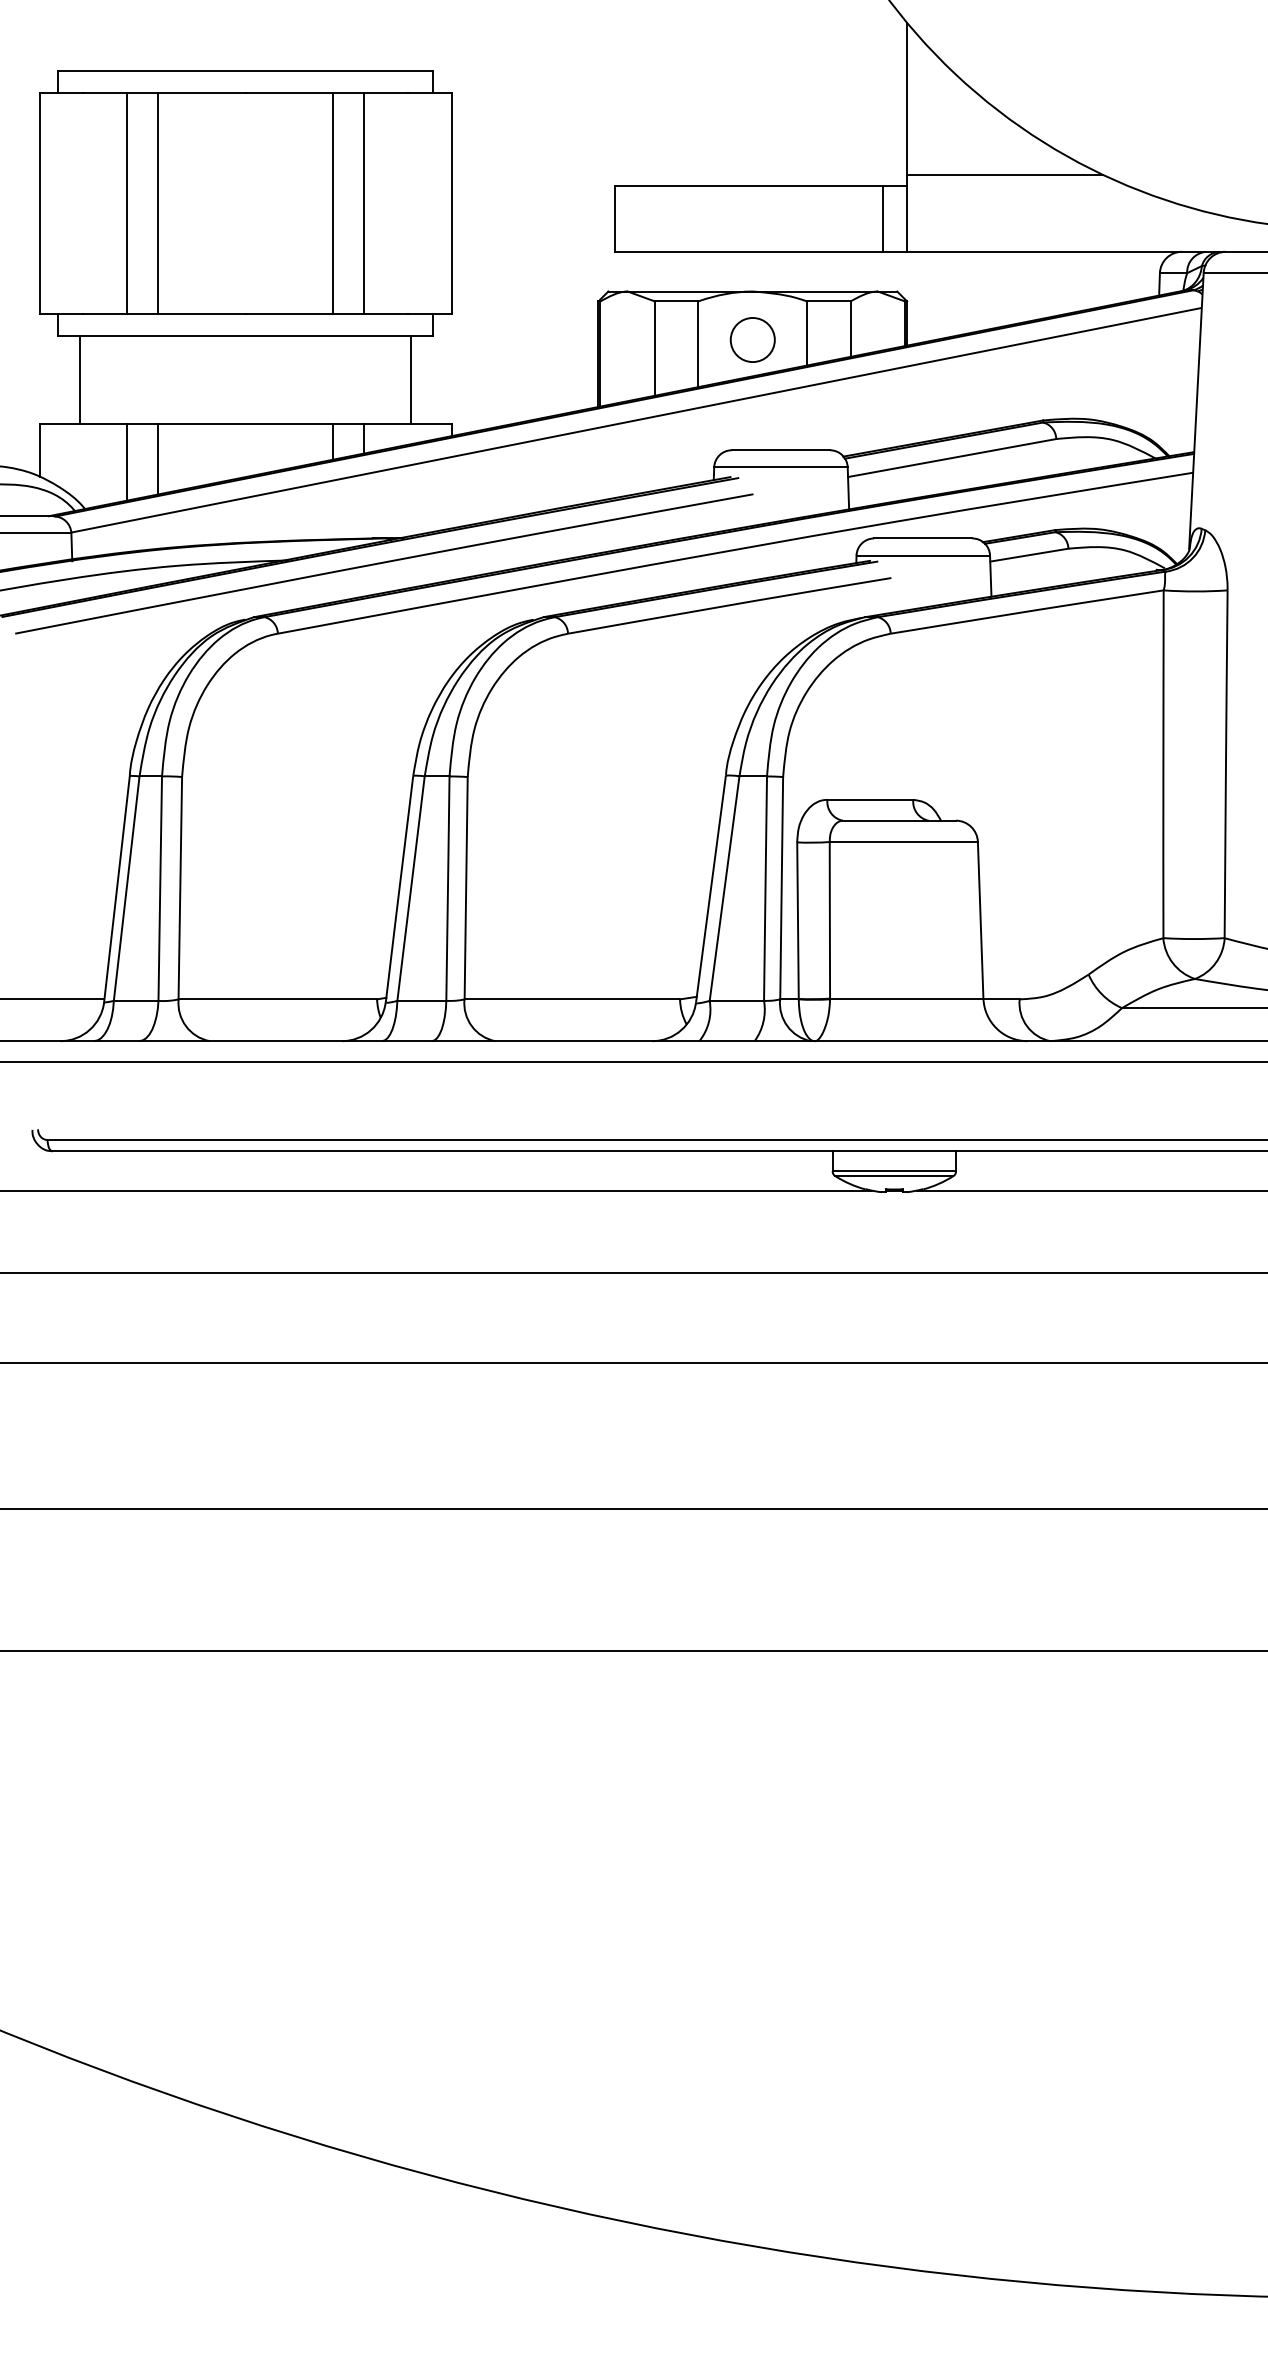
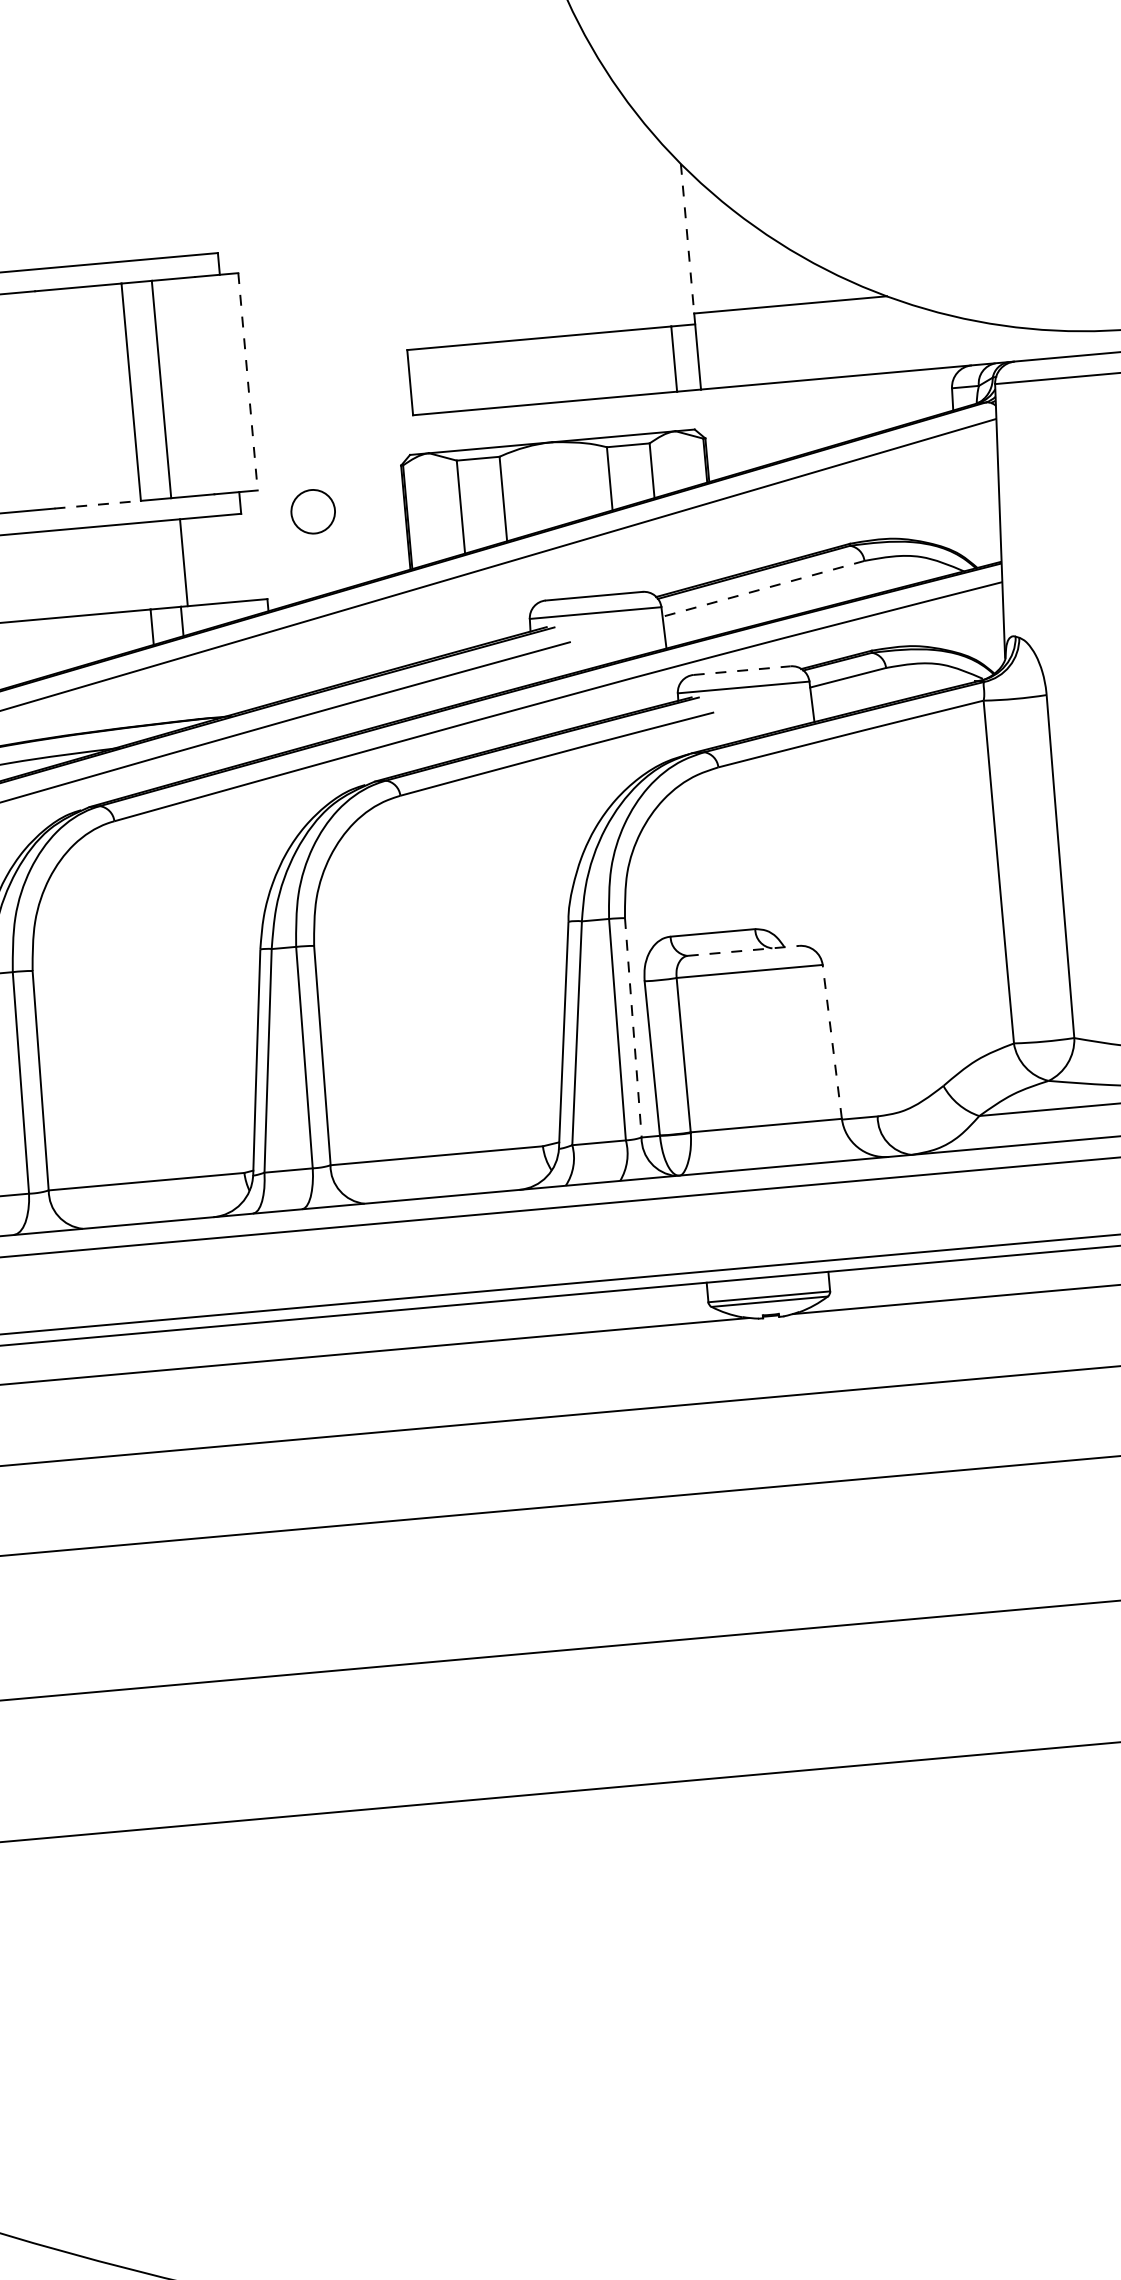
line: (907, 98) -> (687, 238), solid -> dashed
line: (451, 203) -> (247, 382), solid -> dashed
line: (289, 313) -> (97, 504), solid -> dashed
circle: (752, 339) -> (312, 511), moved
line: (411, 379) -> (184, 562), moved
line: (952, 458) -> (763, 589), solid -> dashed
line: (923, 538) -> (742, 670), solid -> dashed
line: (899, 820) -> (743, 950), solid -> dashed
line: (781, 888) -> (633, 1028), solid -> dashed
line: (980, 919) -> (832, 1041), solid -> dashed

